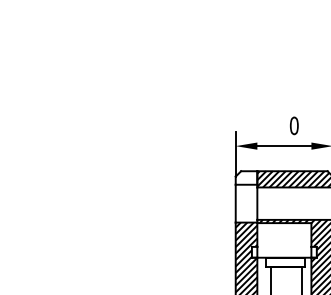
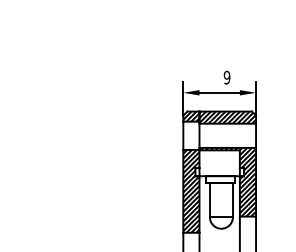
text: (293, 125) -> (226, 77), 0 -> 9
hatch: (246, 177) -> (191, 116), added

